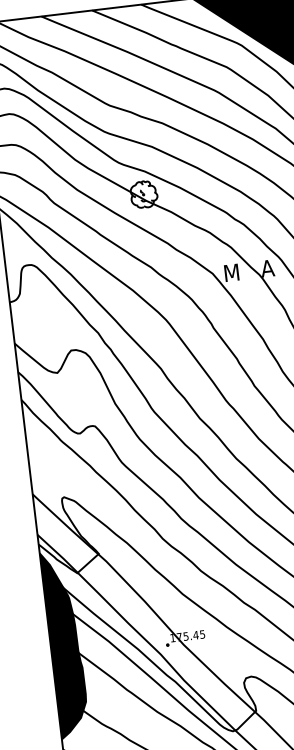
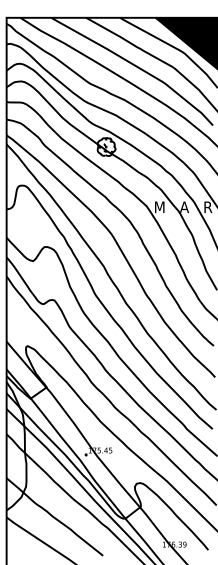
fill: (65, 644) -> (16, 446), removed

